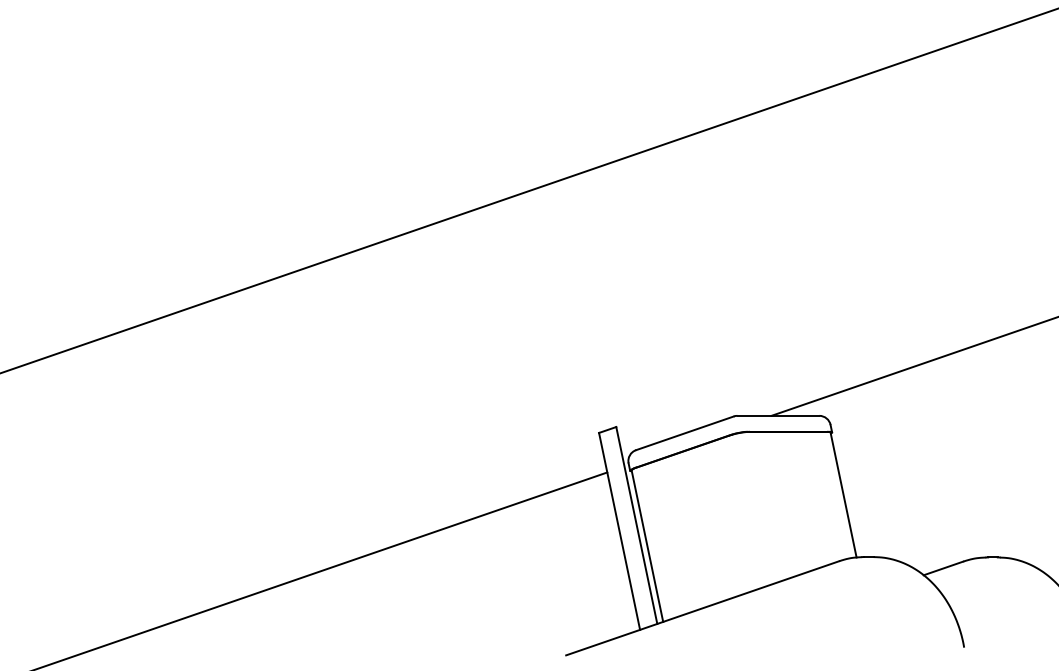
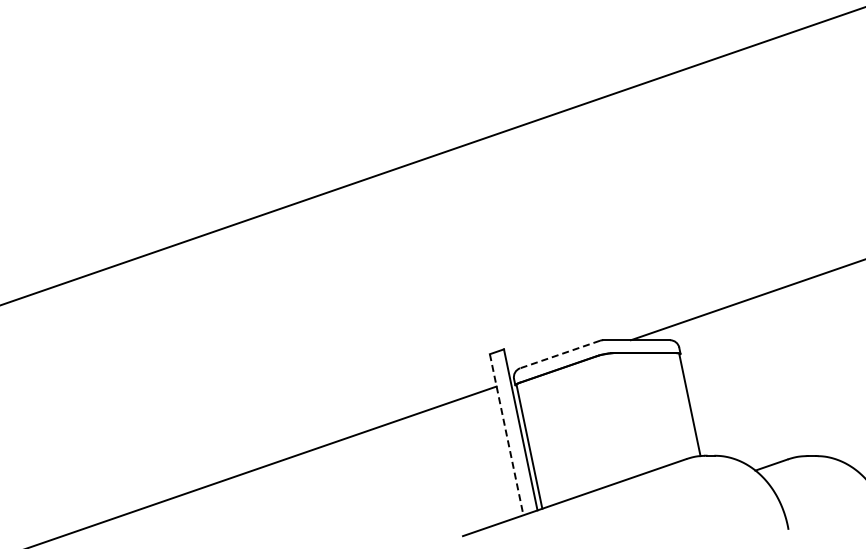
line: (684, 433) -> (559, 354), solid -> dashed
line: (619, 532) -> (506, 435), solid -> dashed

